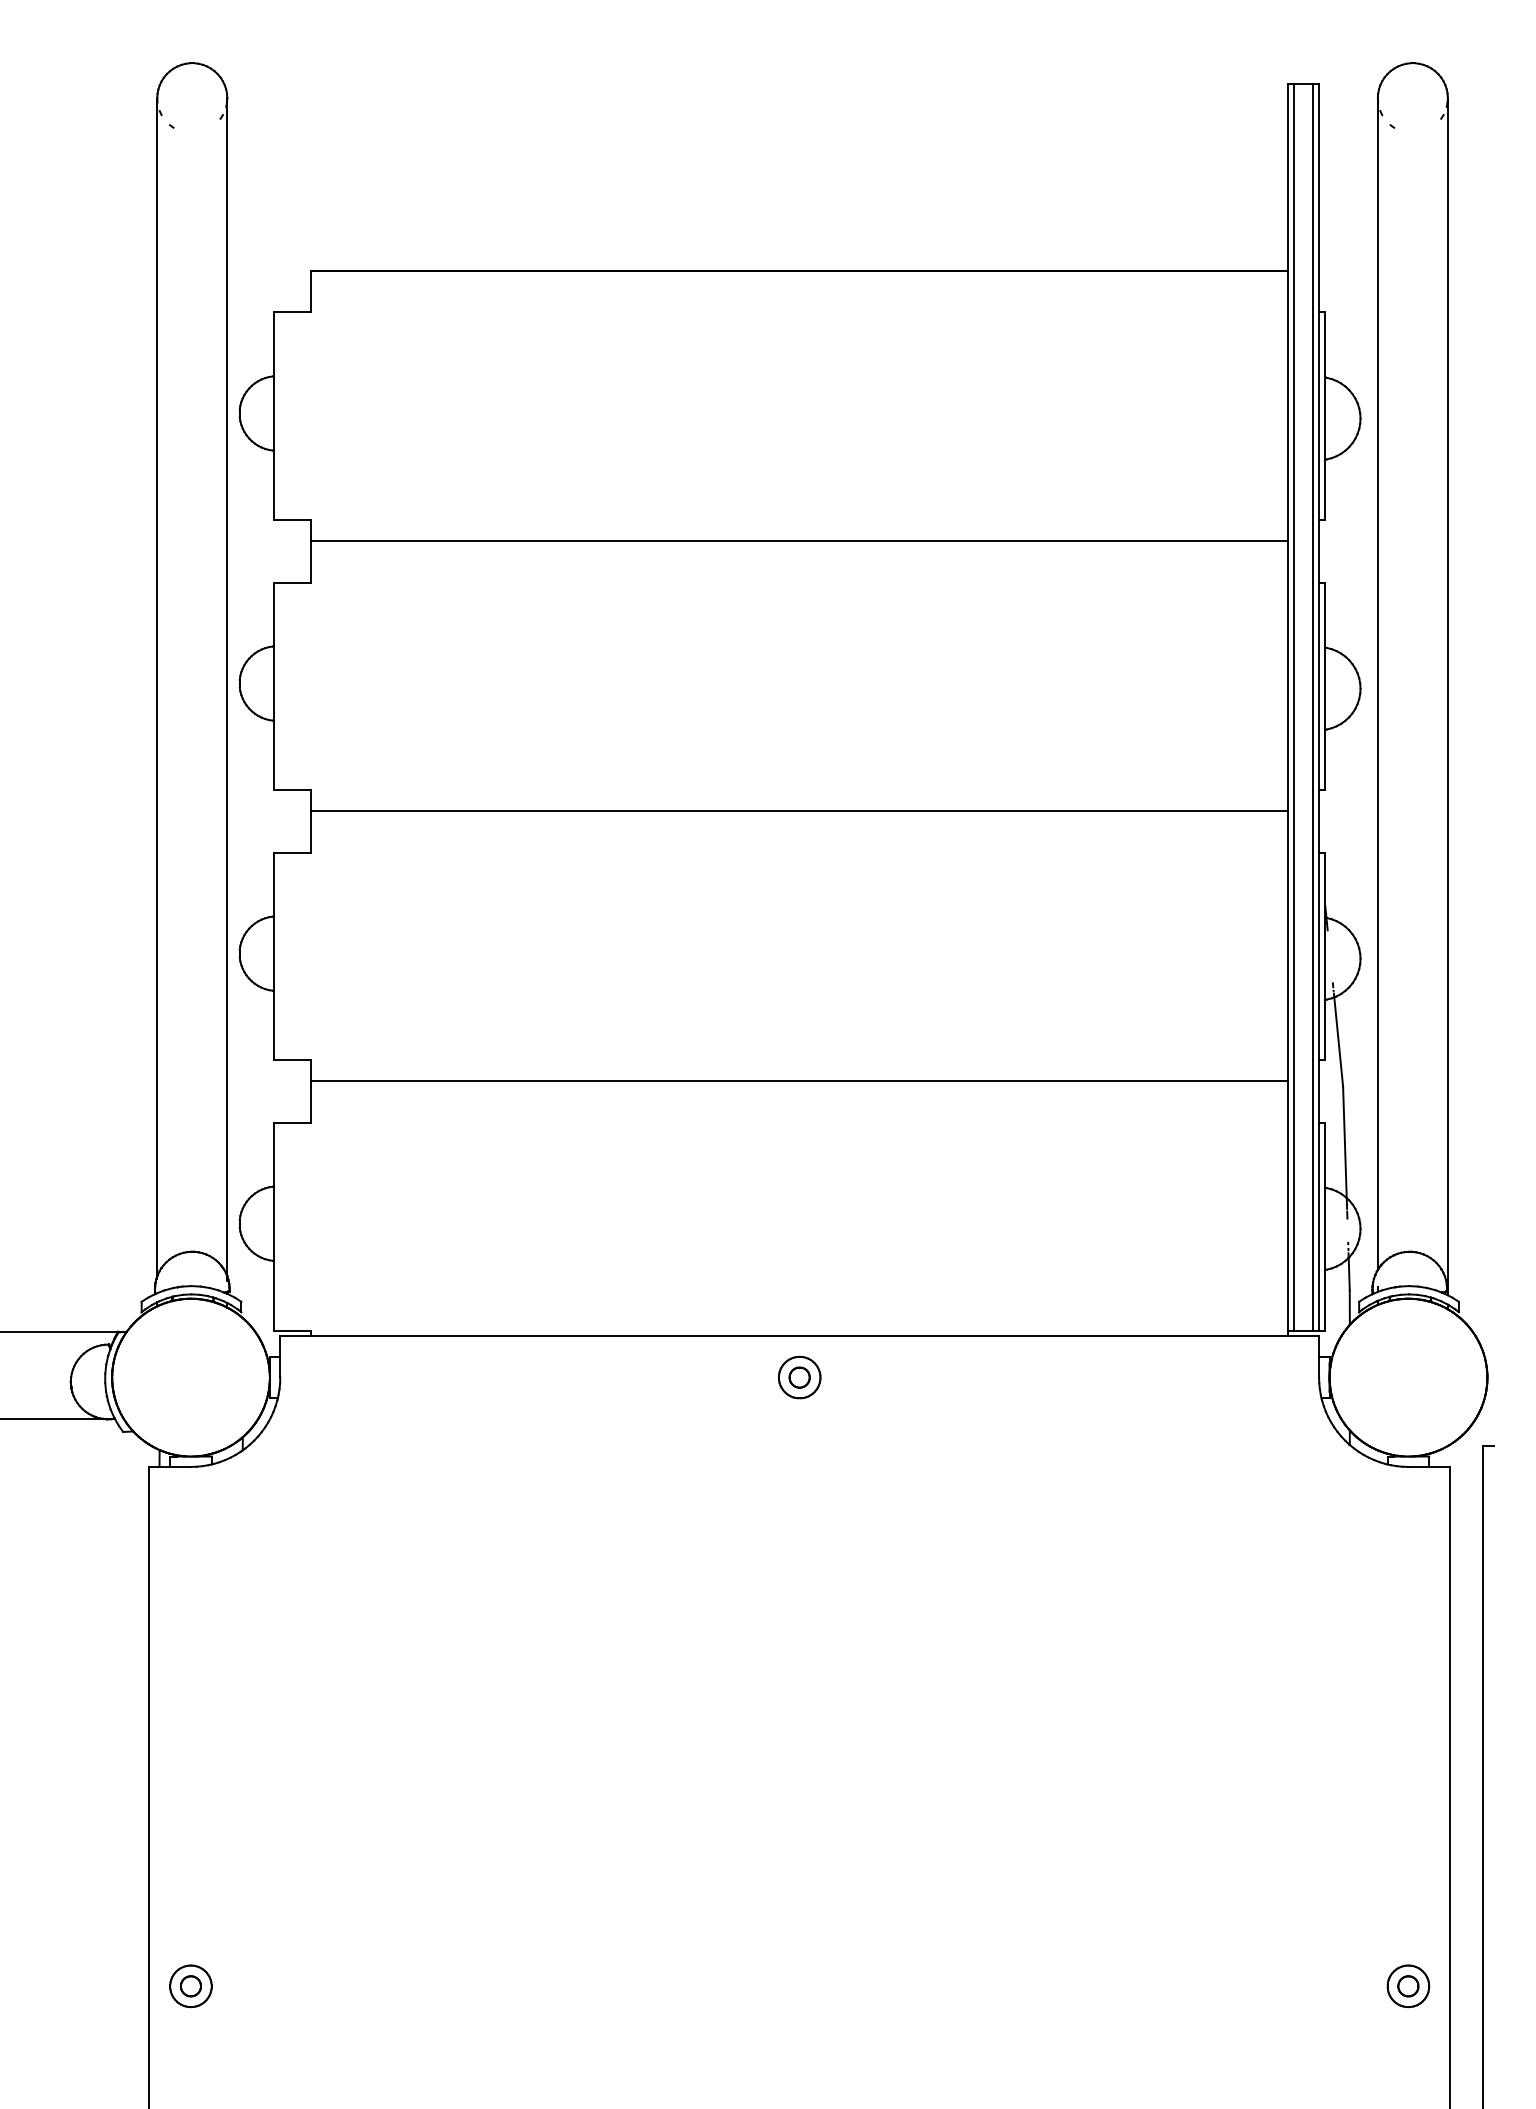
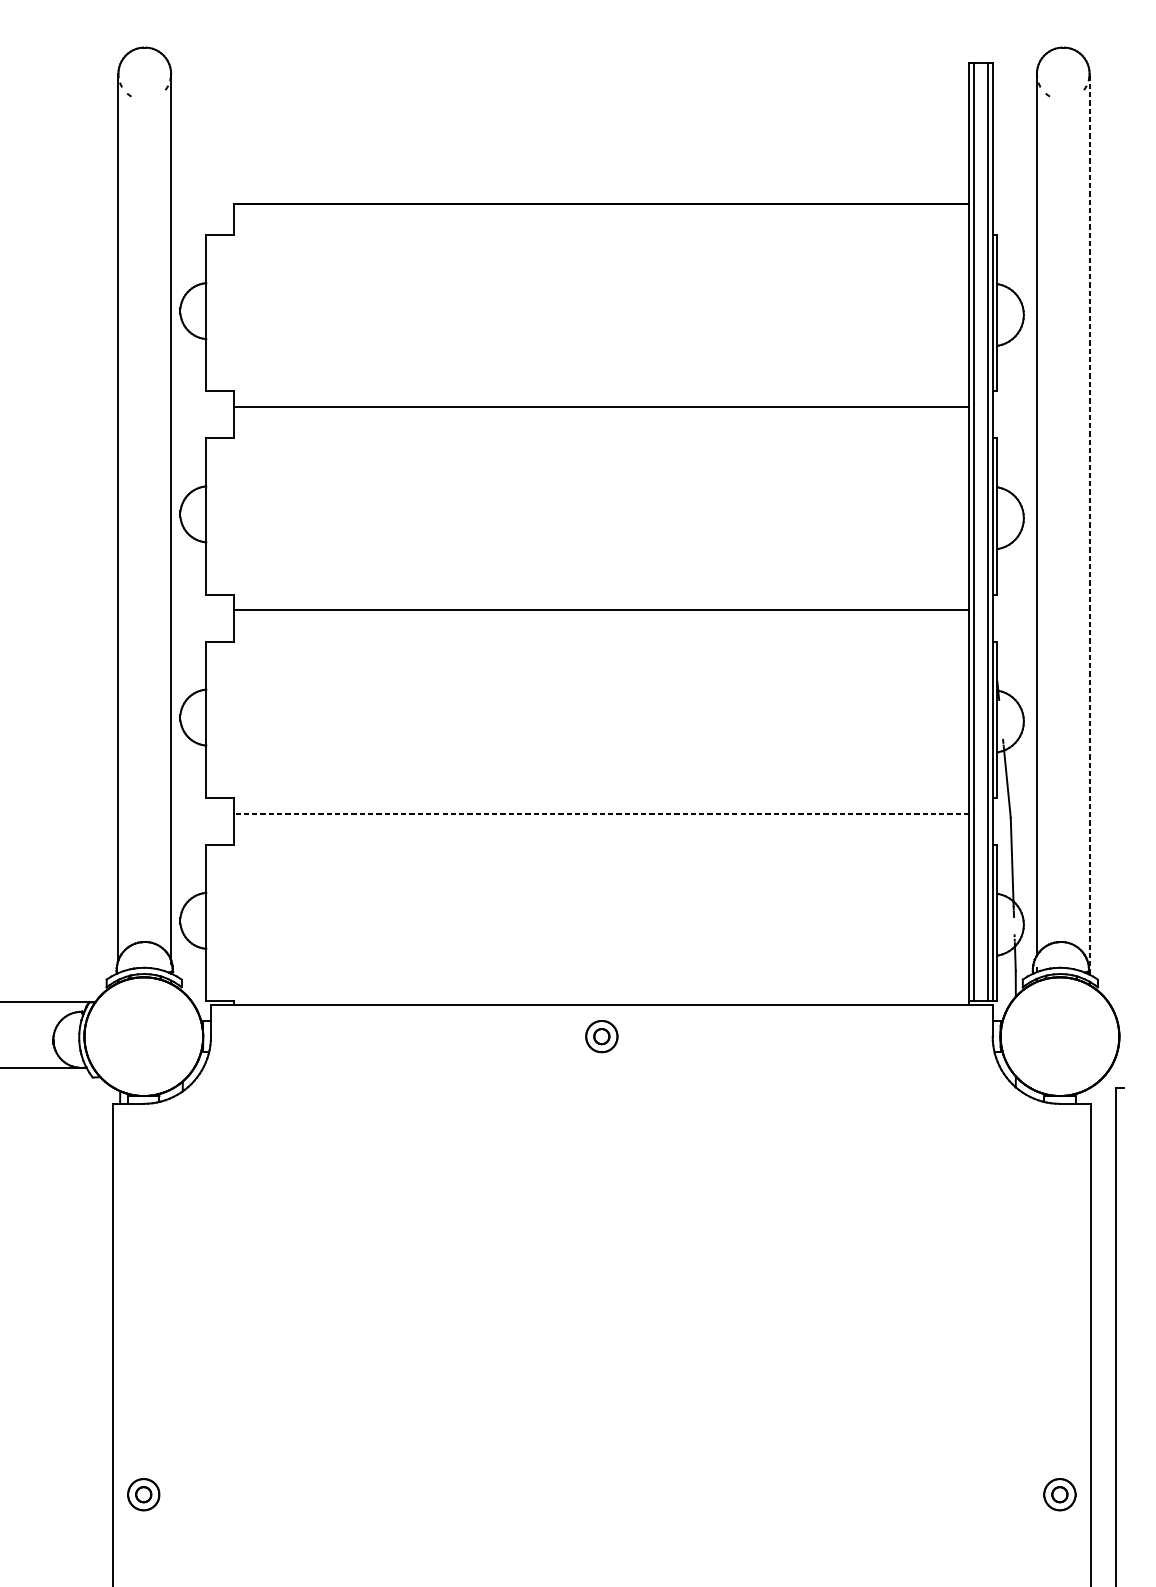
line: (1447, 696) -> (1089, 524), solid -> dashed
line: (799, 1081) -> (601, 813), solid -> dashed

